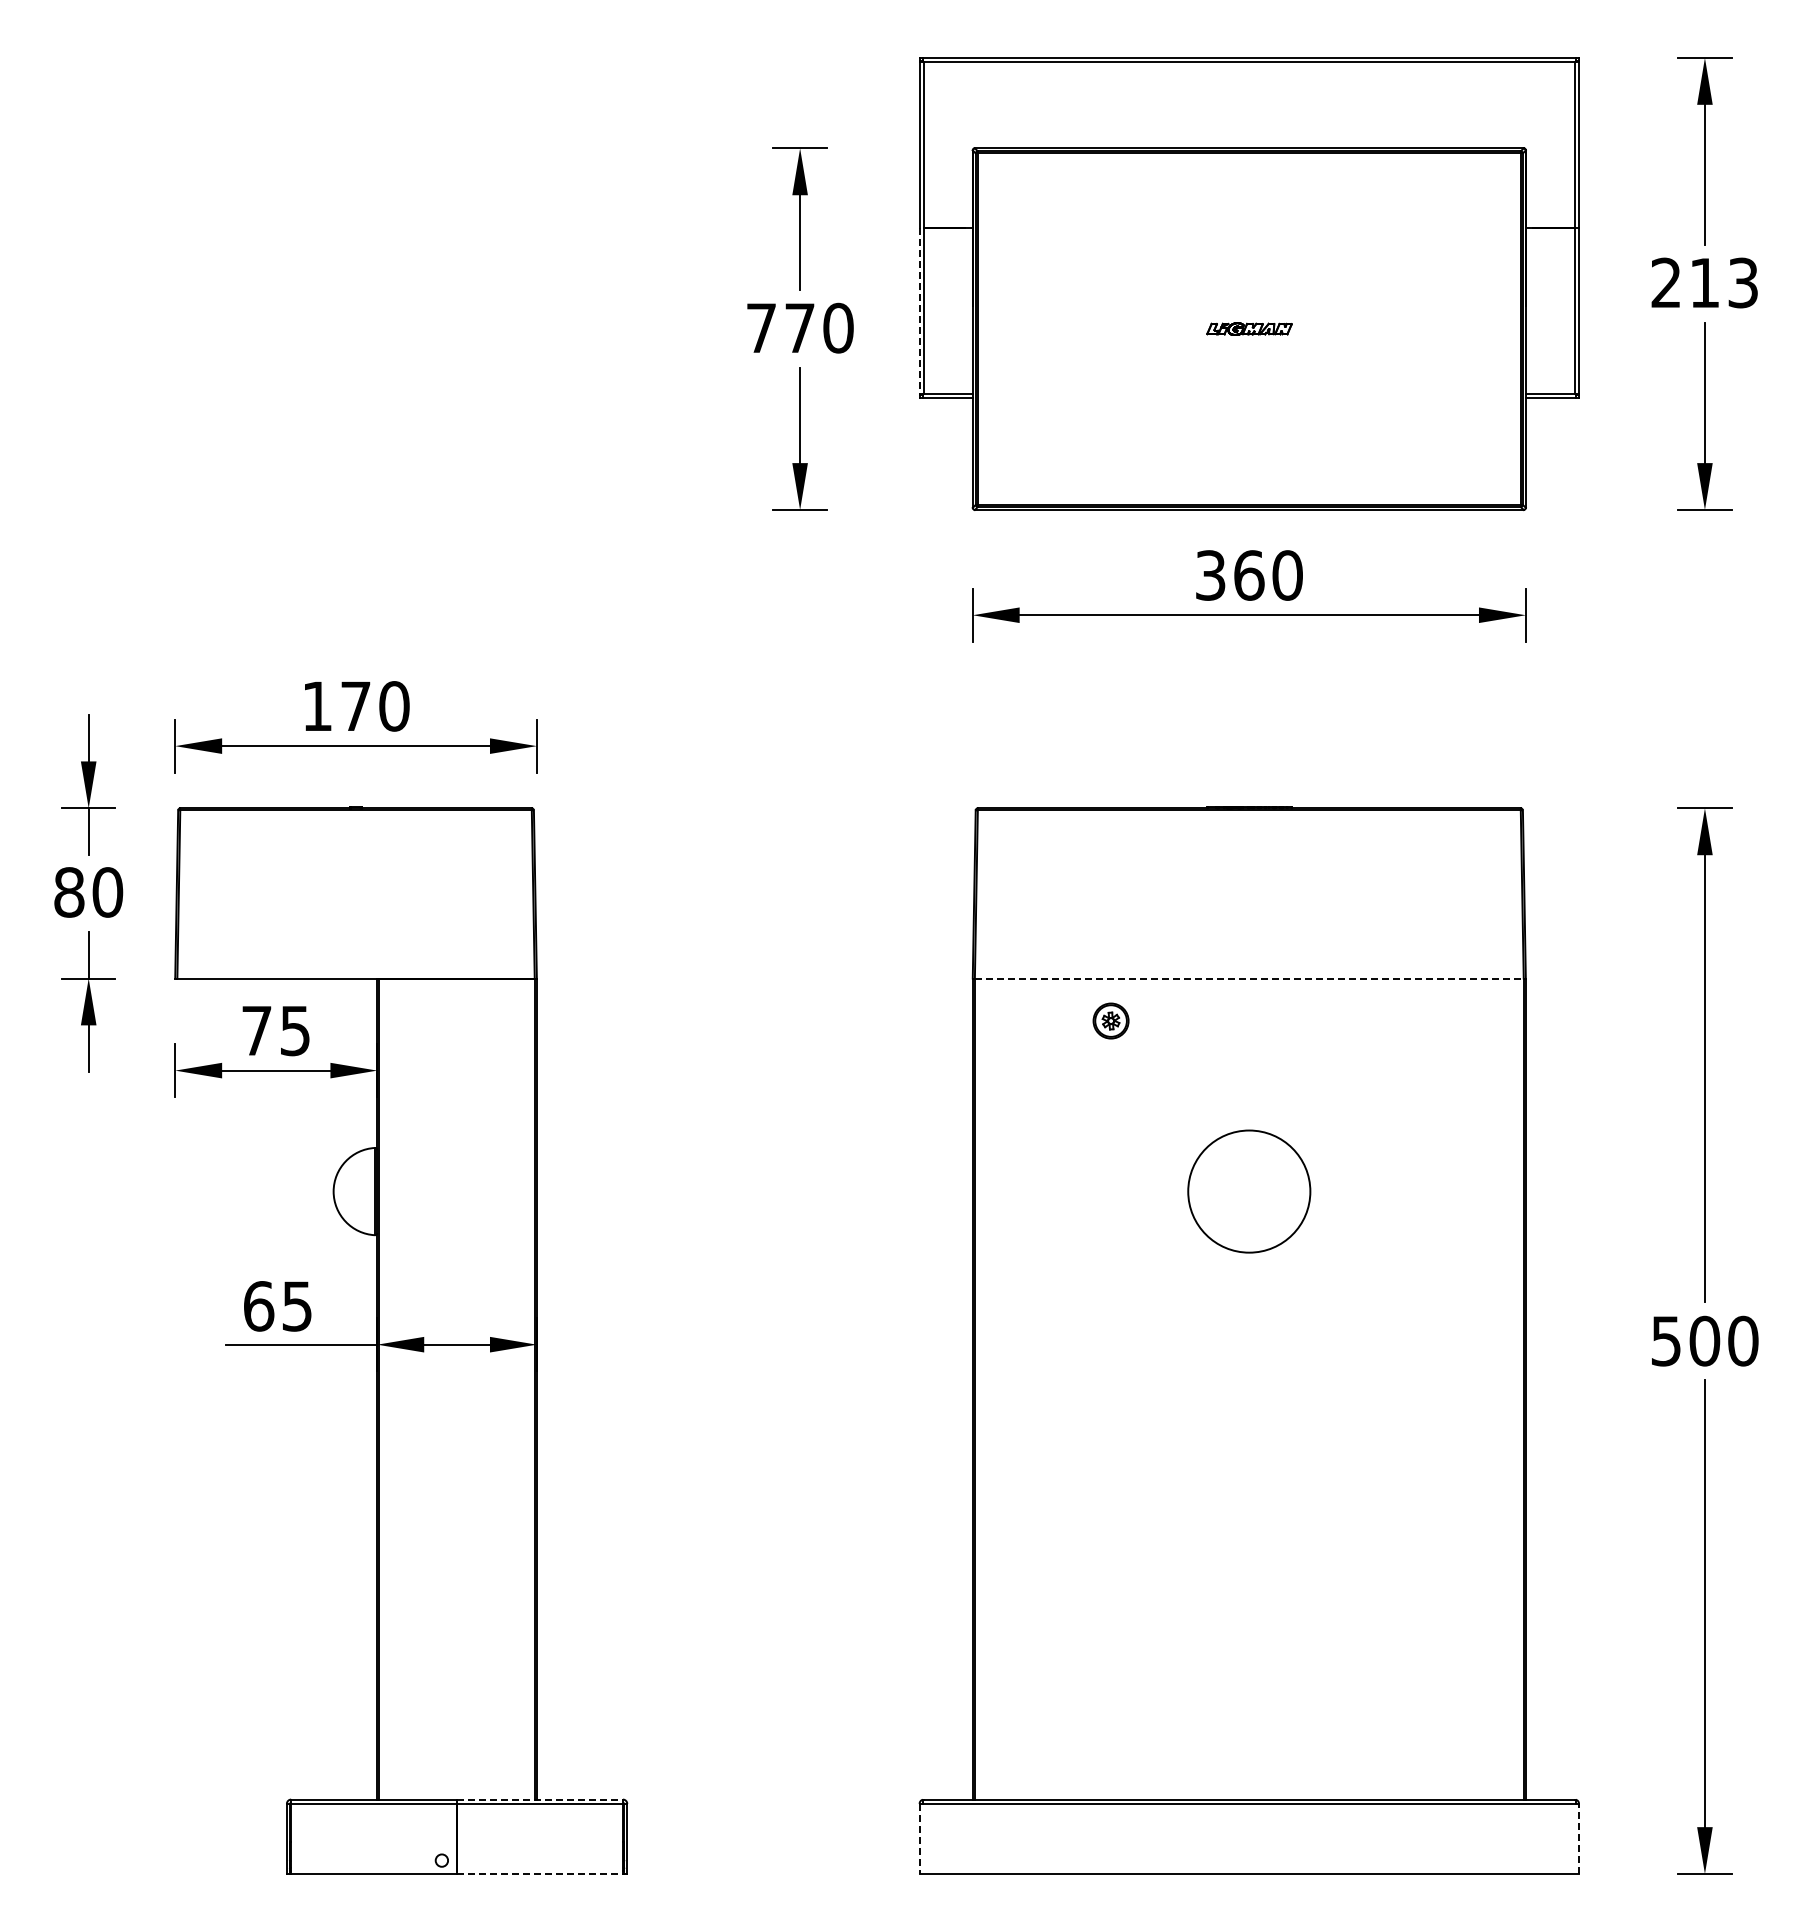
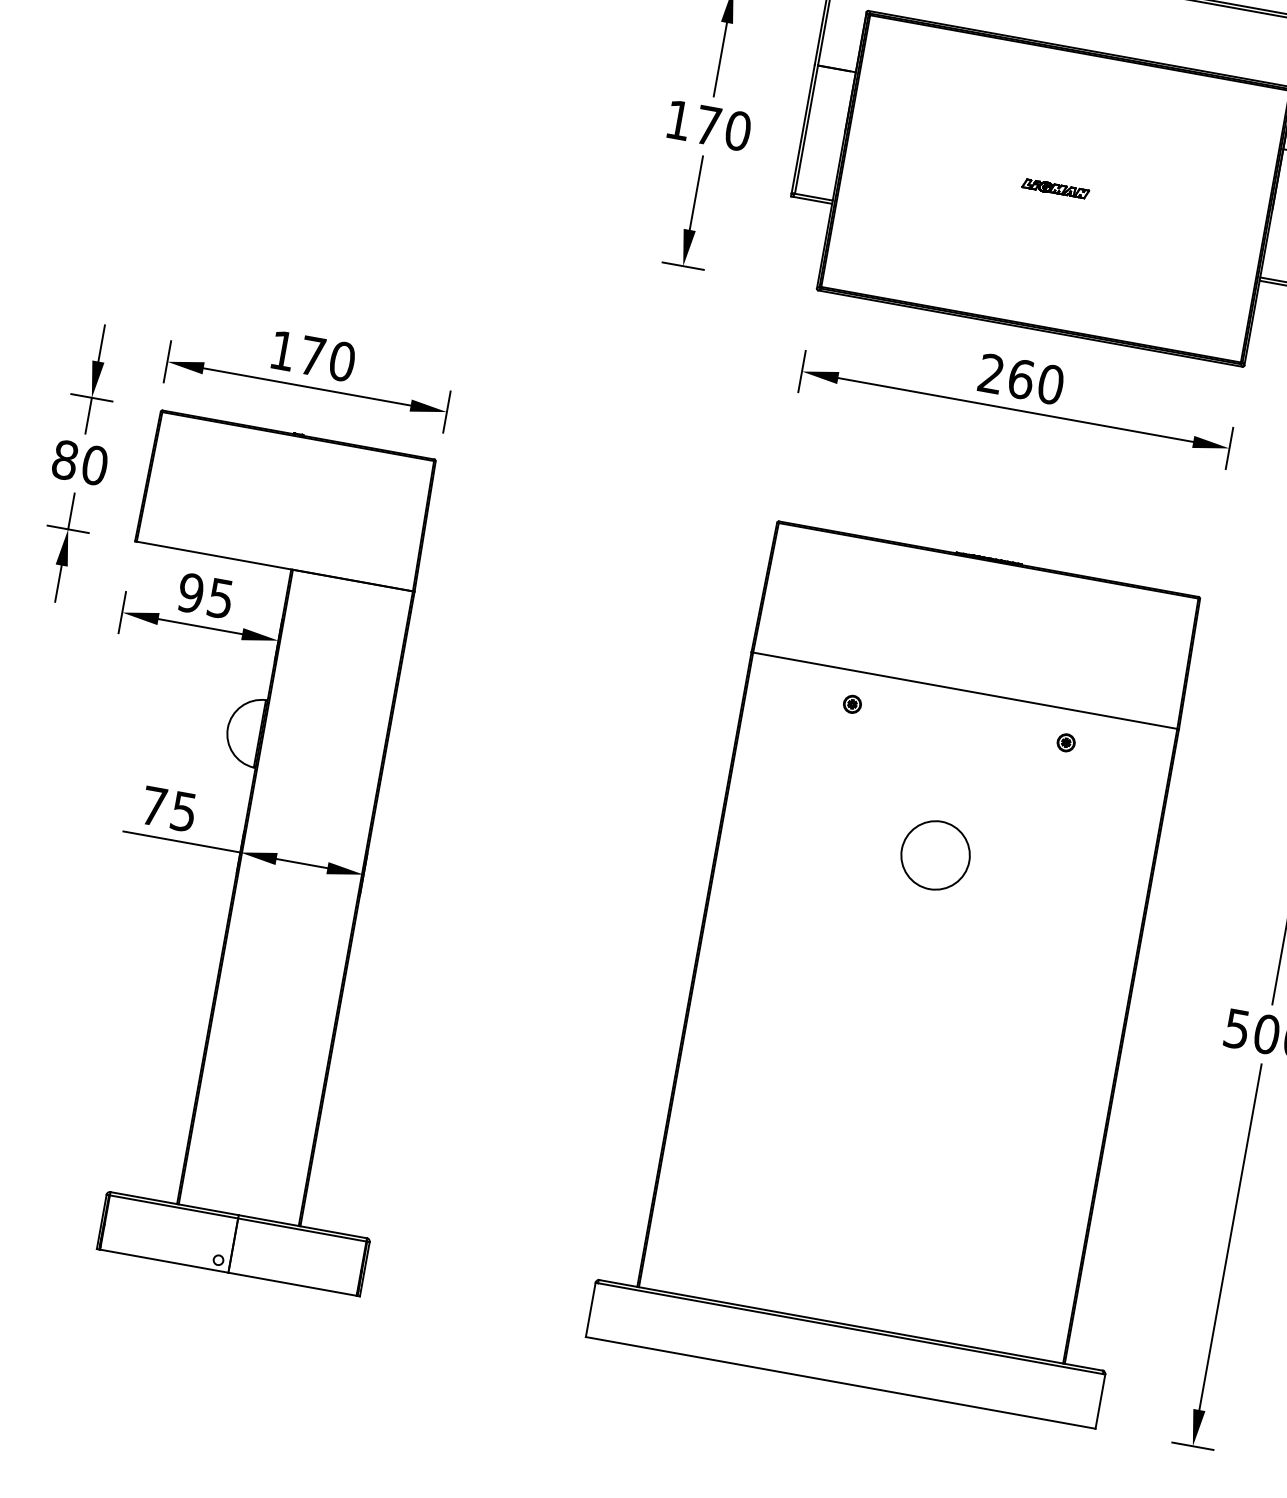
line: (919, 311) -> (803, 129), dashed -> solid
text: (761, 327) -> (678, 119), 770 -> 170
text: (1210, 575) -> (991, 373), 360 -> 260
line: (1249, 978) -> (965, 690), dashed -> solid
part: (1110, 1020) -> (852, 703), size x0.62
part: (1387, 1020) -> (1066, 742), added
text: (256, 1030) -> (190, 592), 75 -> 95
circle: (1248, 1191) -> (934, 855), size x0.71
text: (259, 1306) -> (154, 806), 65 -> 75
line: (540, 1799) -> (303, 1226), dashed -> solid
line: (1579, 1838) -> (1100, 1401), dashed -> solid
line: (919, 1839) -> (590, 1310), dashed -> solid
line: (540, 1874) -> (292, 1284), dashed -> solid

